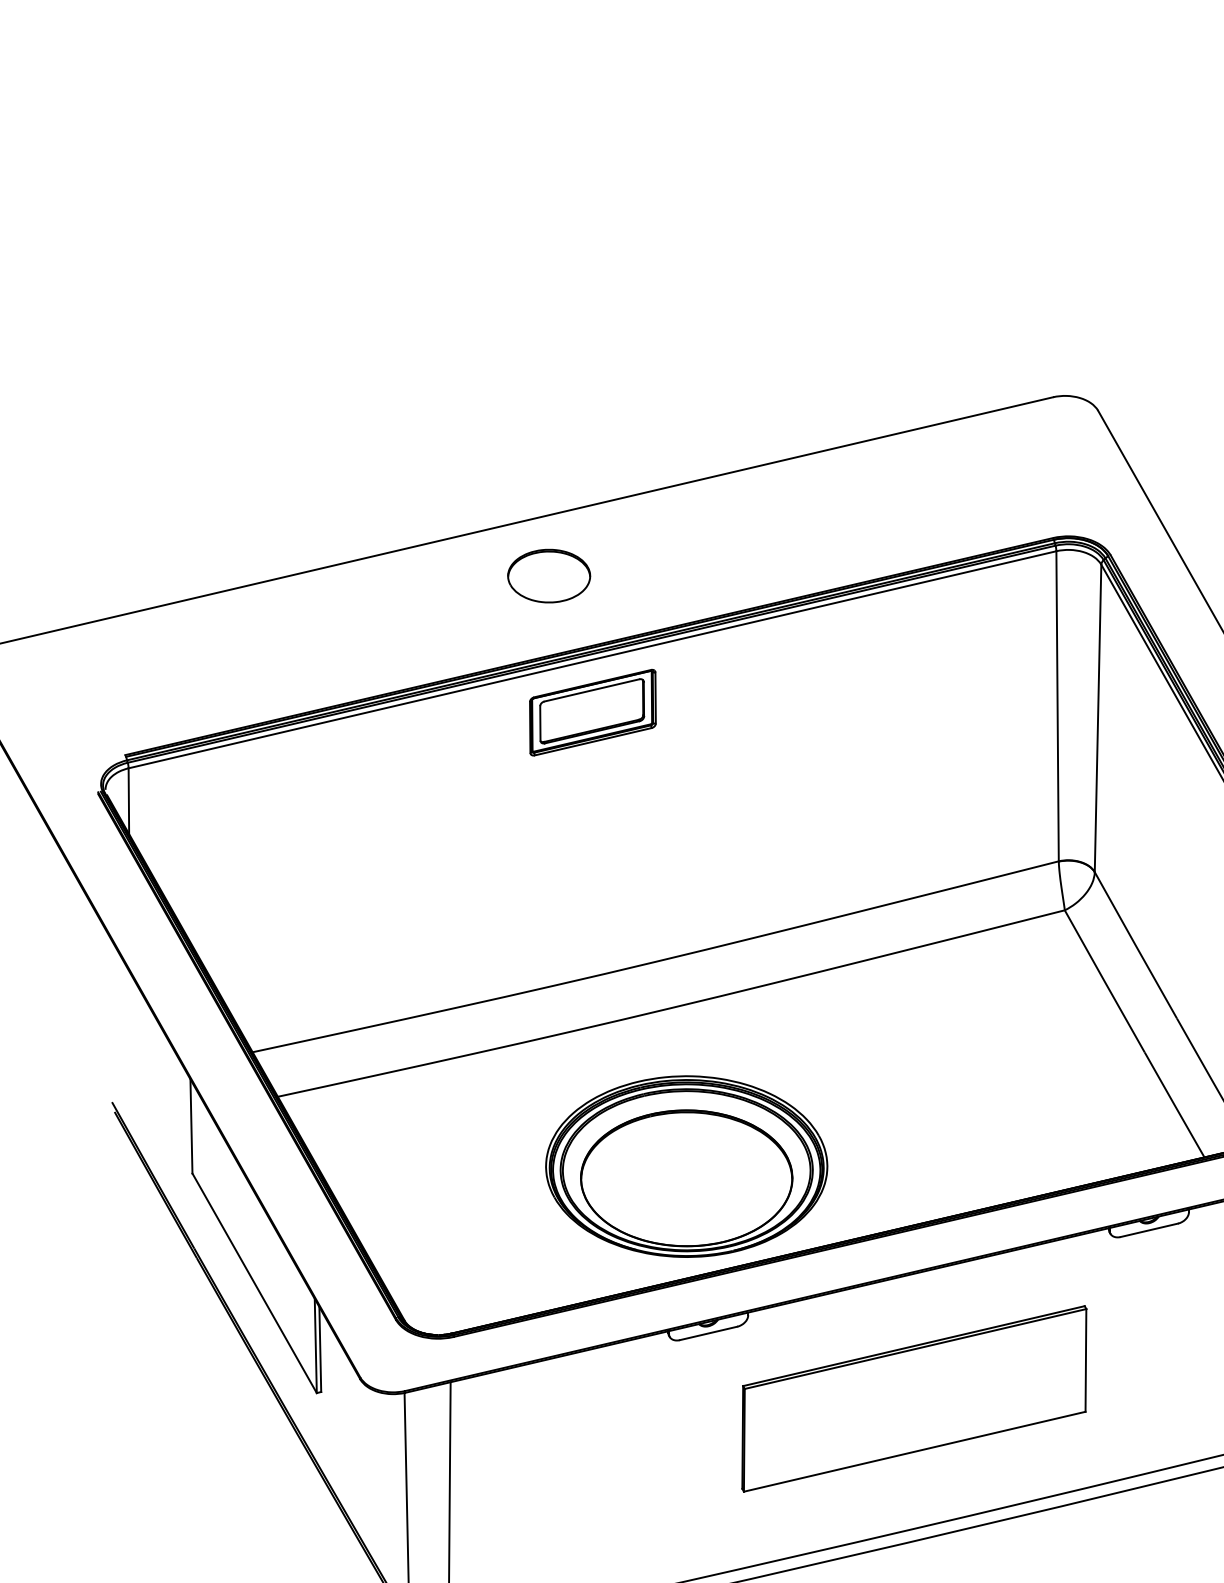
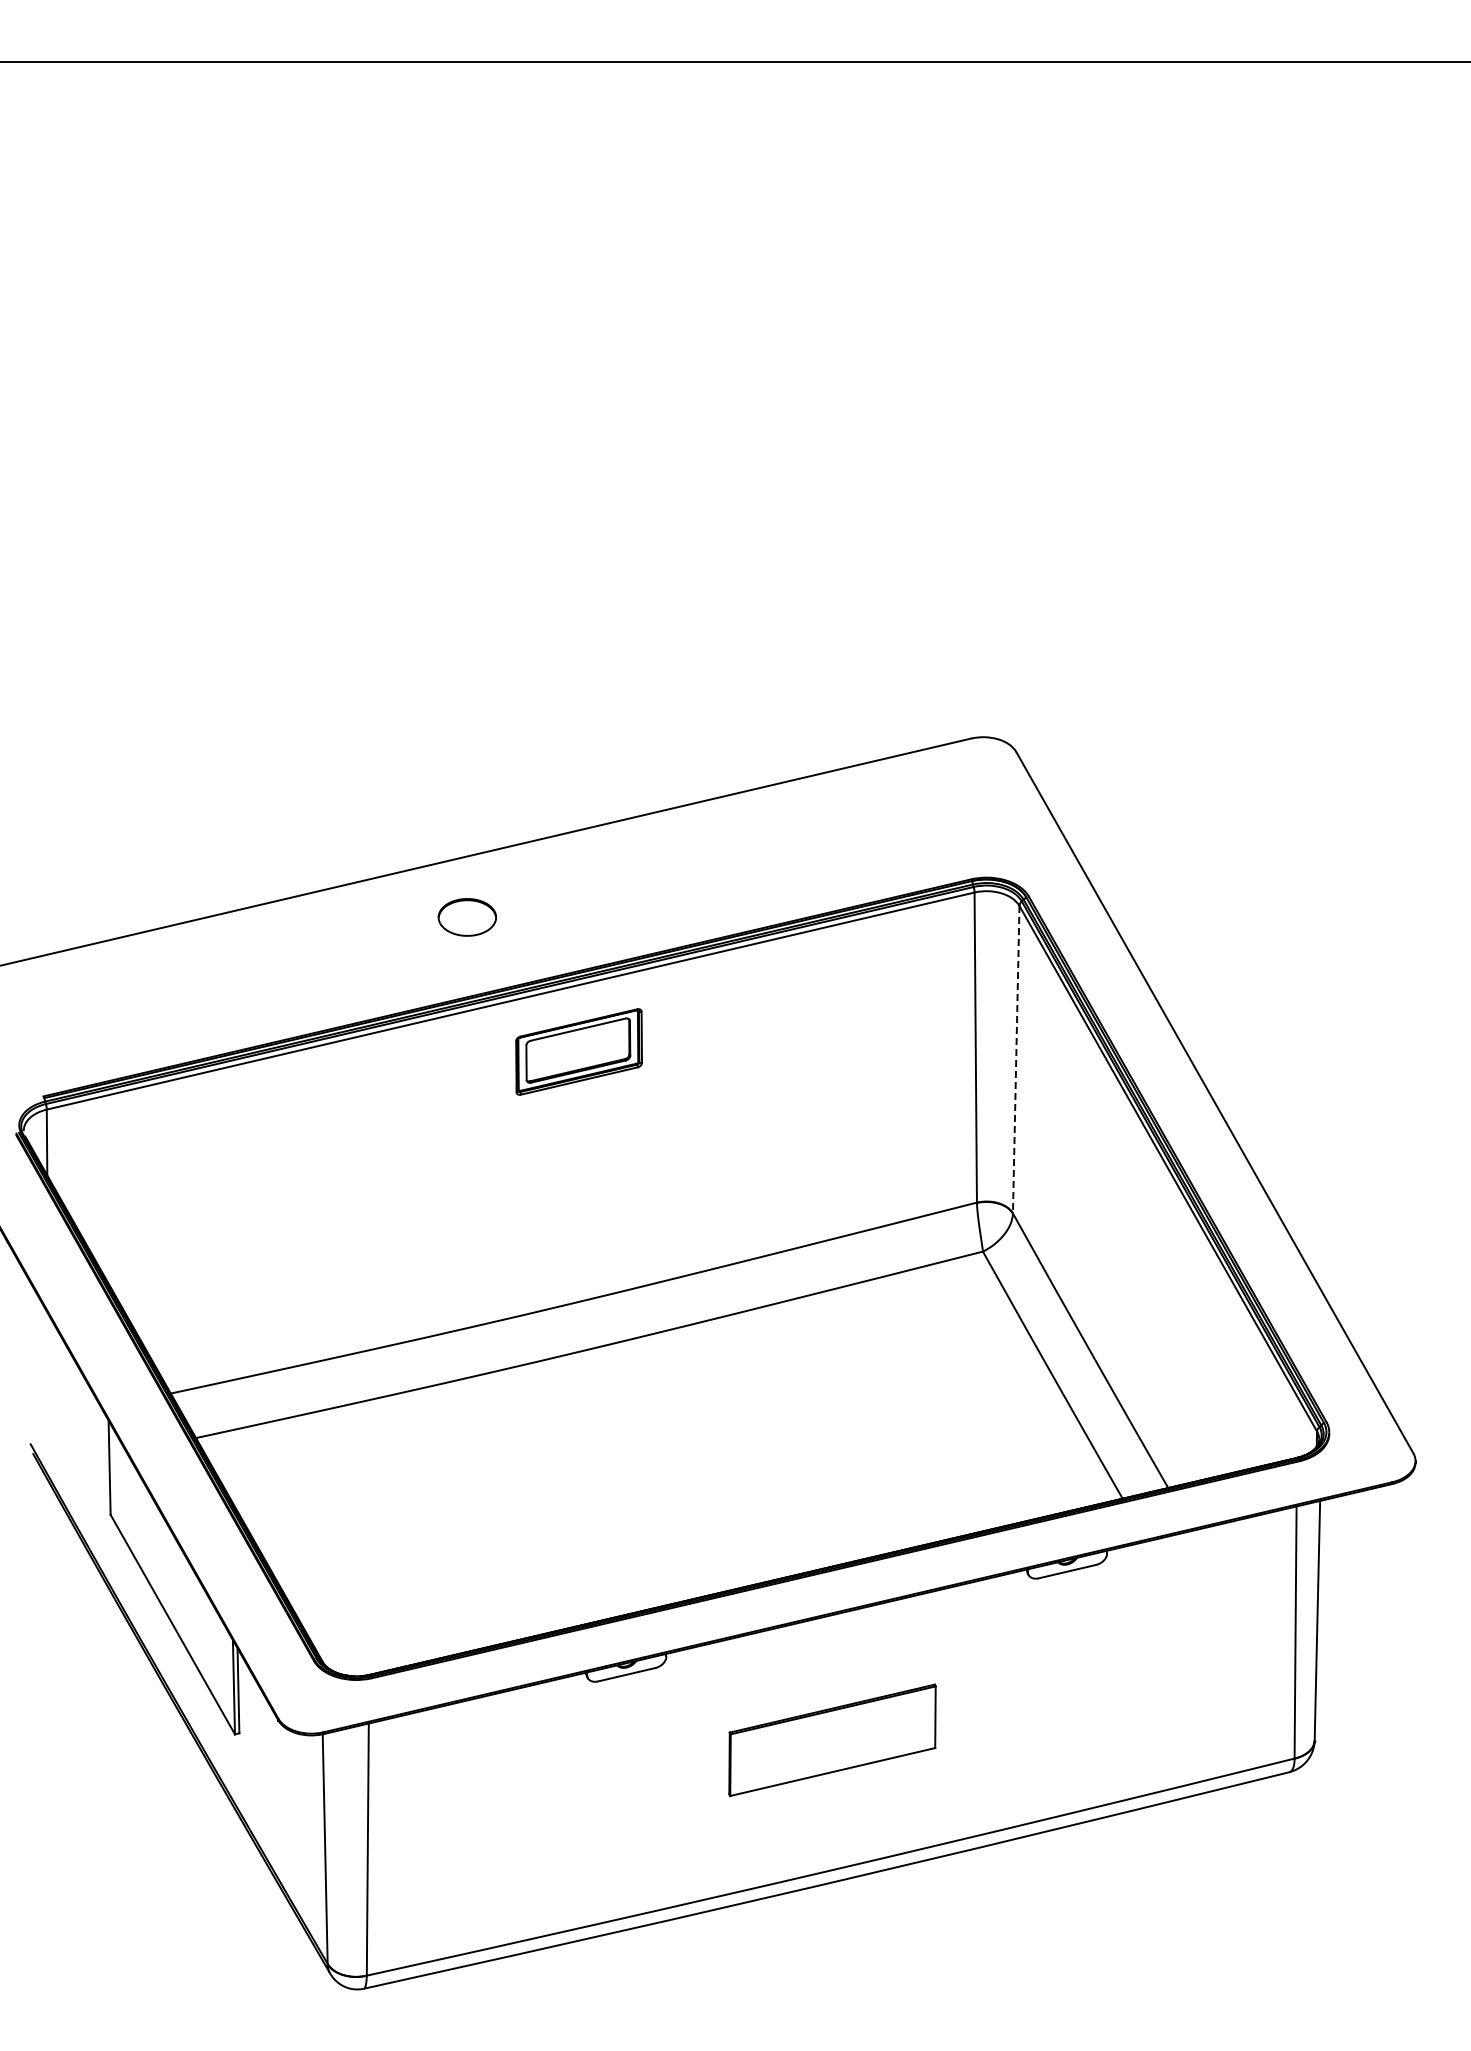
part: (549, 576) -> (467, 917), size x0.7
part: (592, 712) -> (578, 1051), moved
line: (1098, 718) -> (1016, 1059), solid -> dashed
part: (686, 1166) -> (604, 1507), removed
part: (914, 1399) -> (832, 1740), size x0.6

